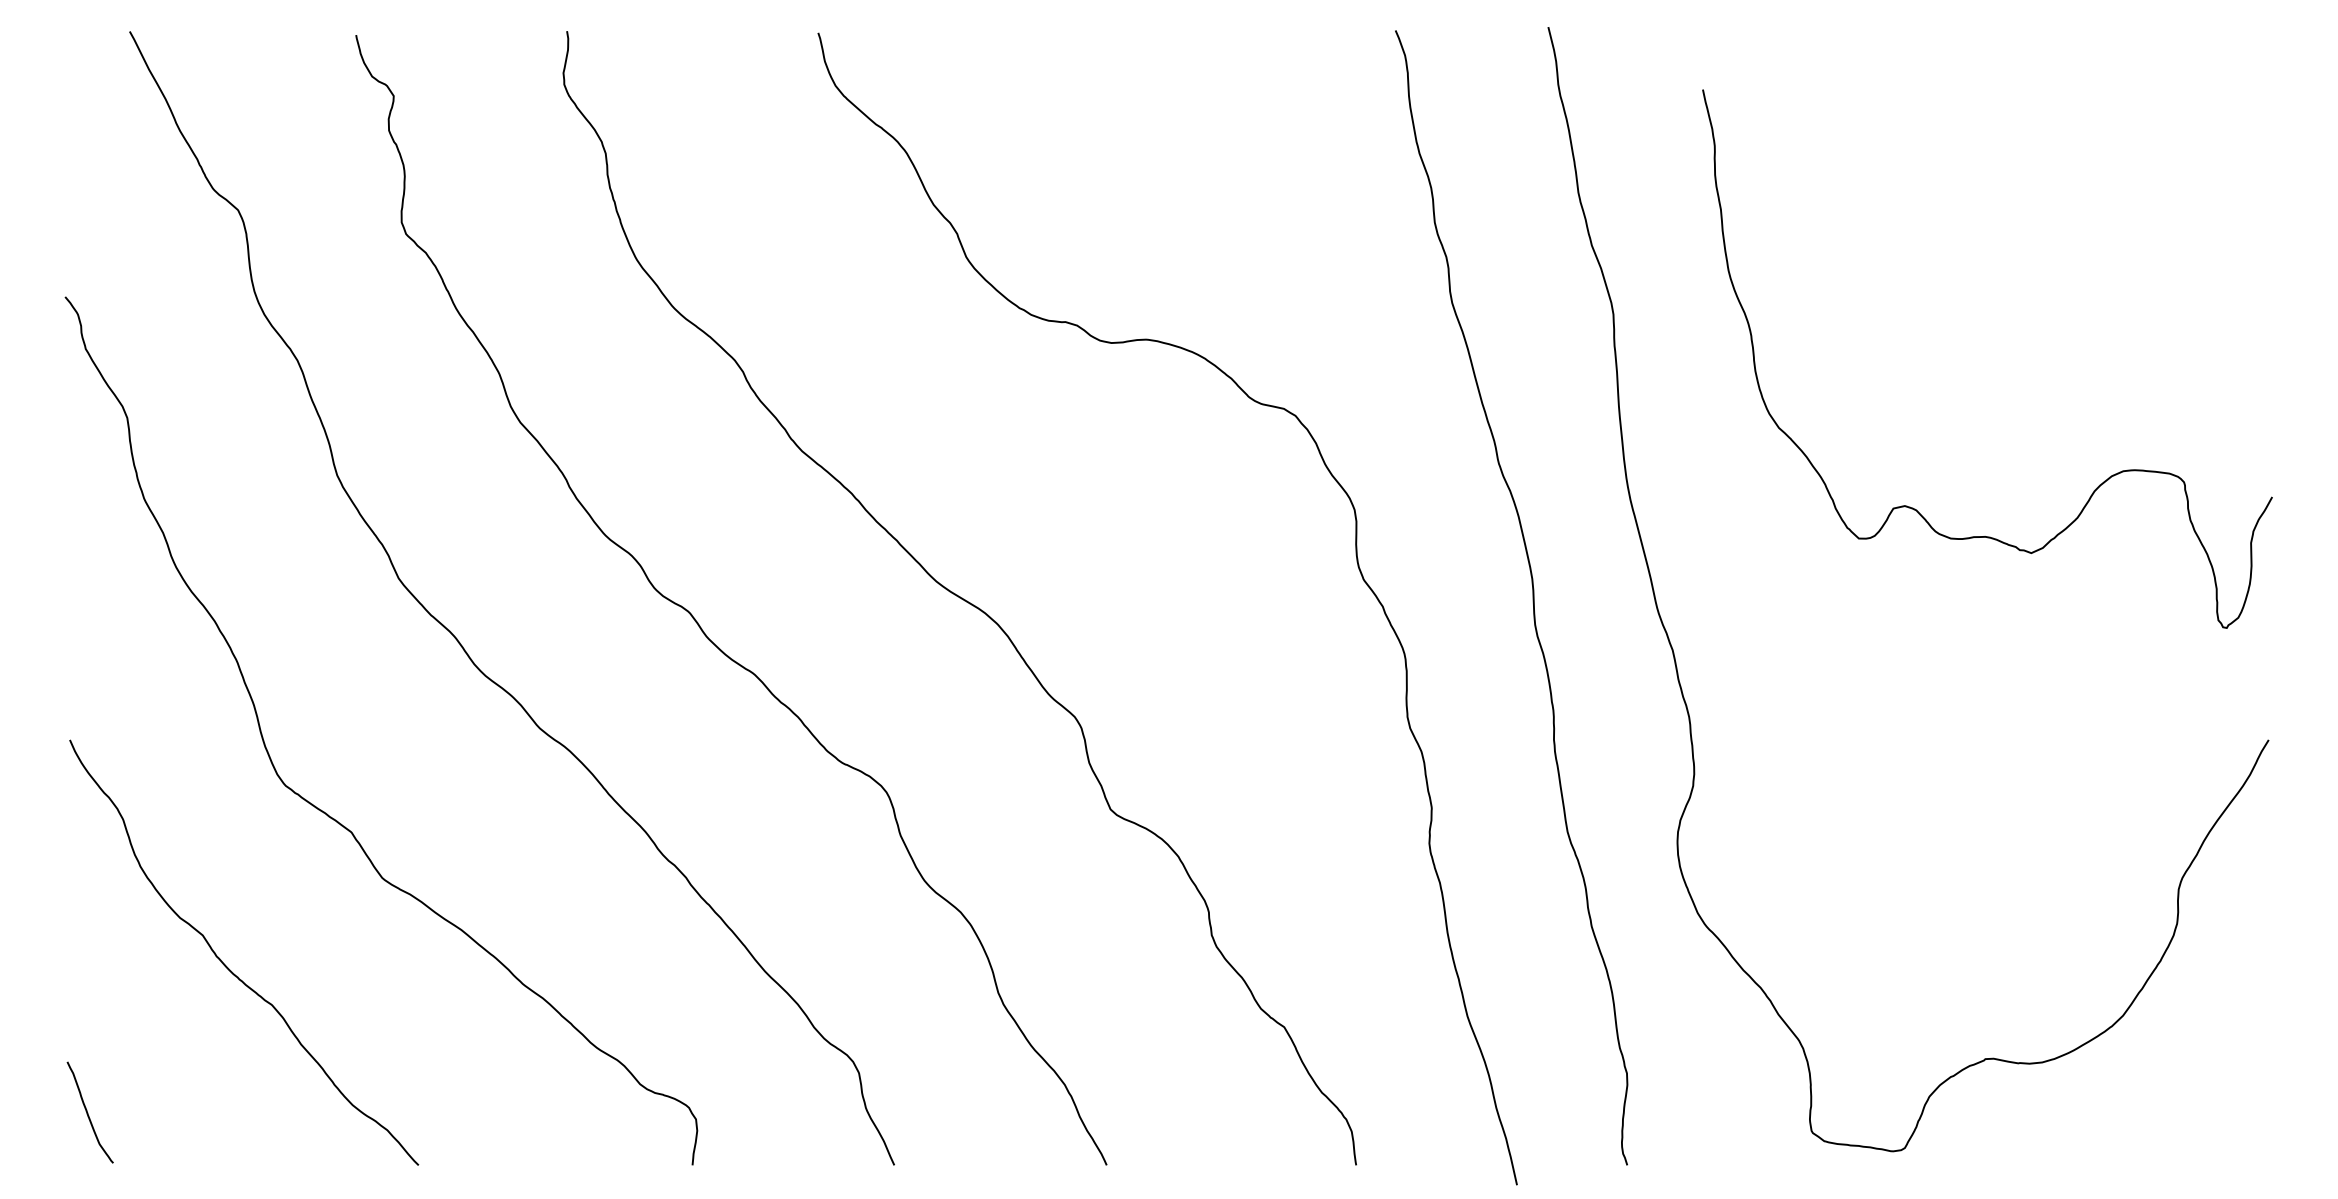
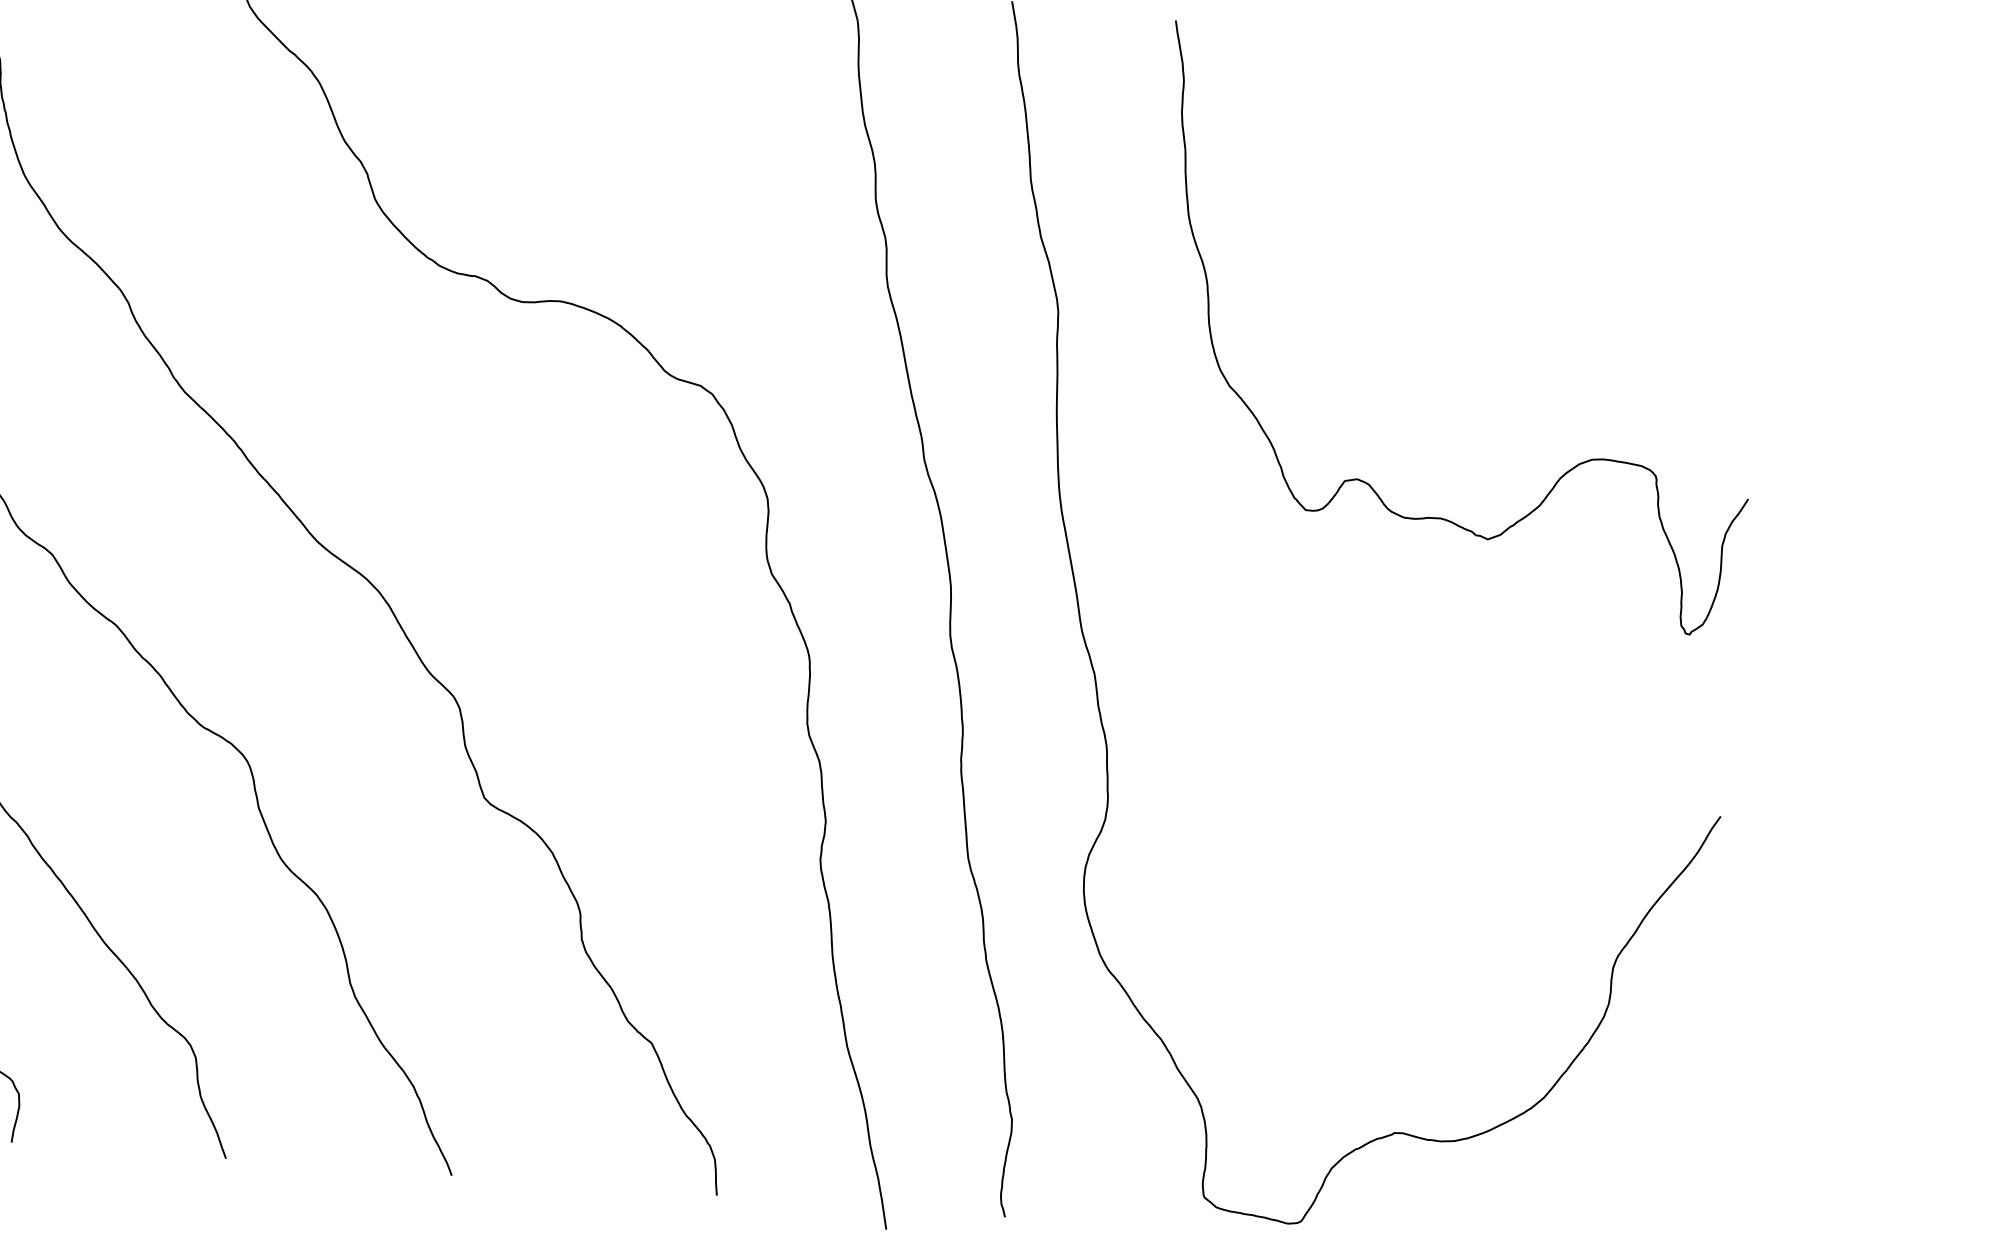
curve: (1915, 508) -> (1368, 482), moved

